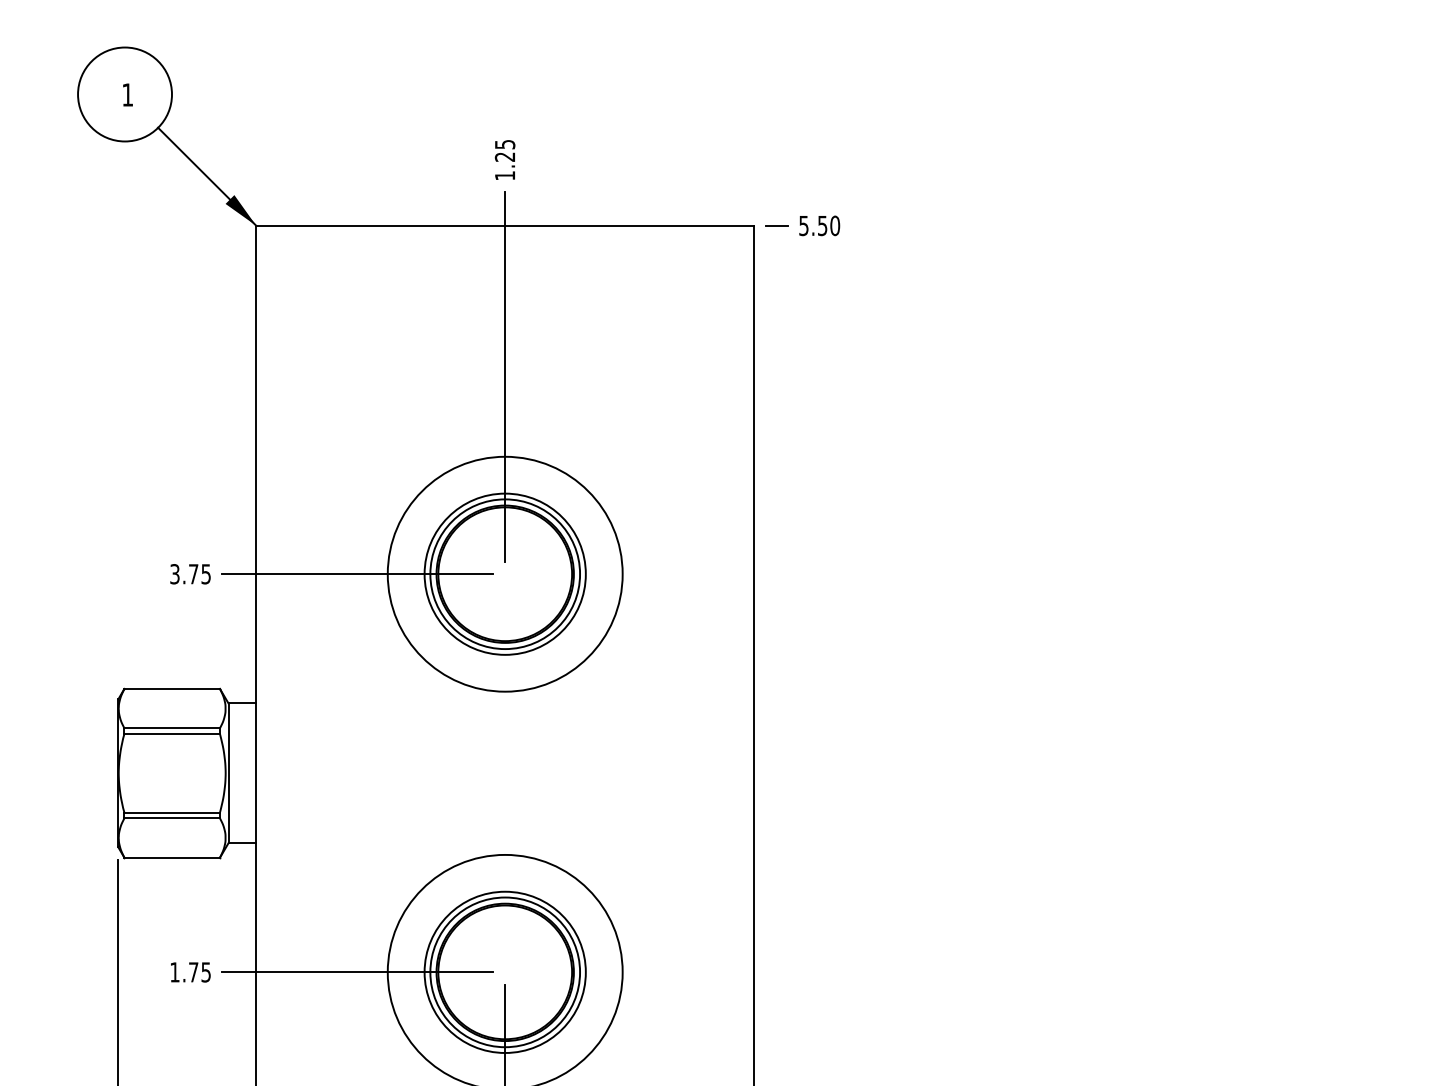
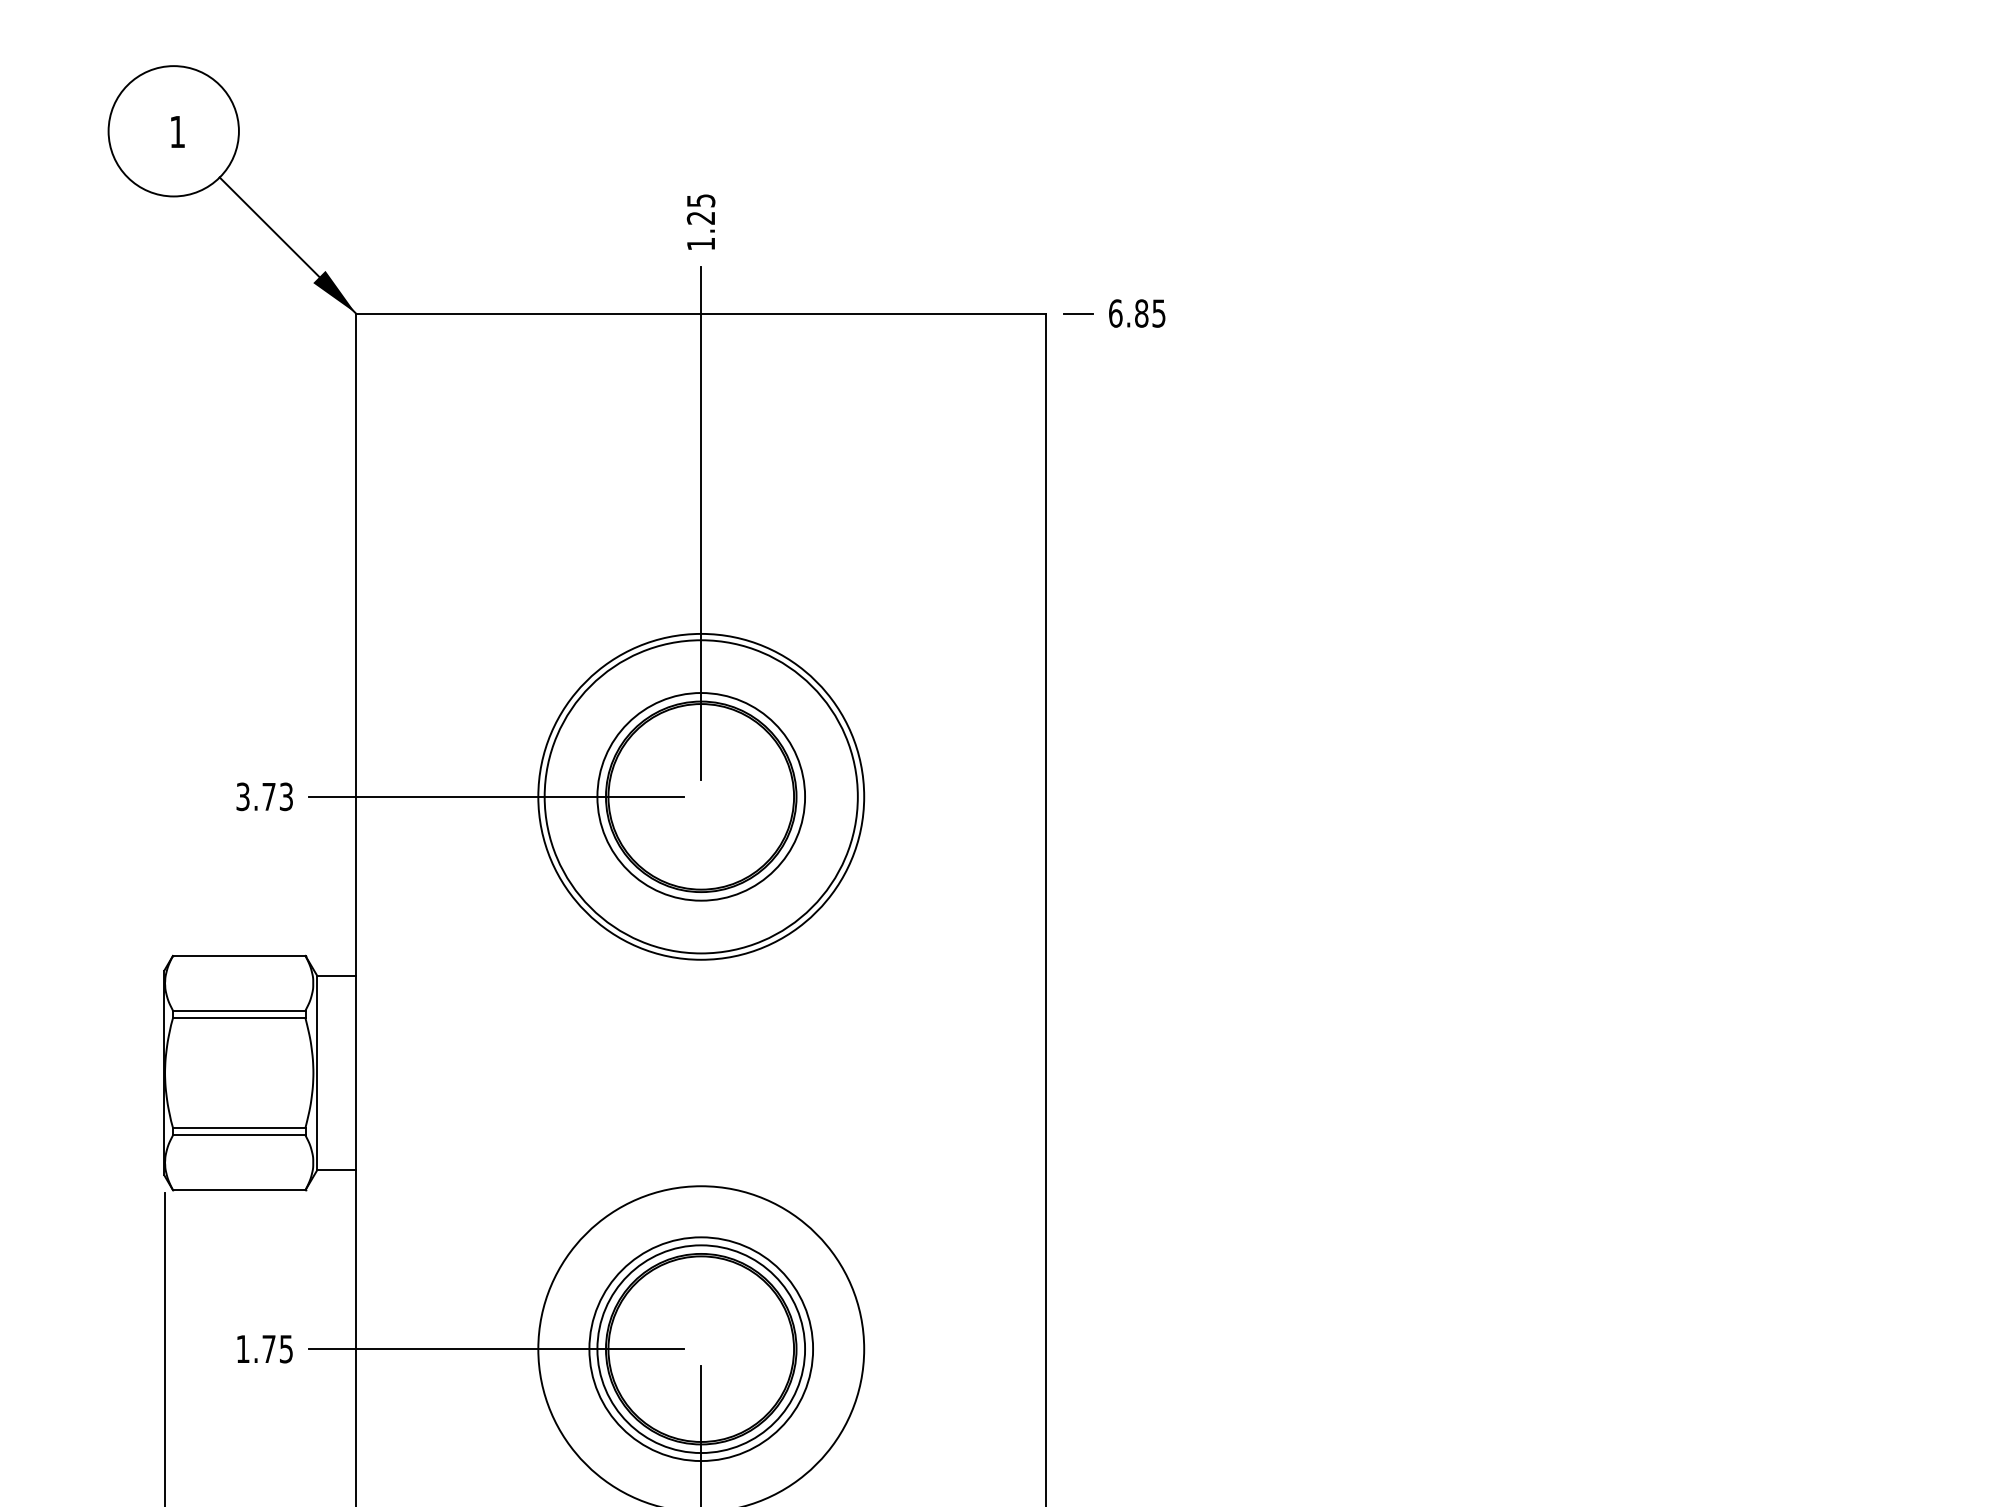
text: (819, 225) -> (1137, 313), 5.50 -> 6.85
text: (206, 573) -> (286, 796), 3.75 -> 3.73
circle: (505, 573) -> (701, 796), size x1.4

